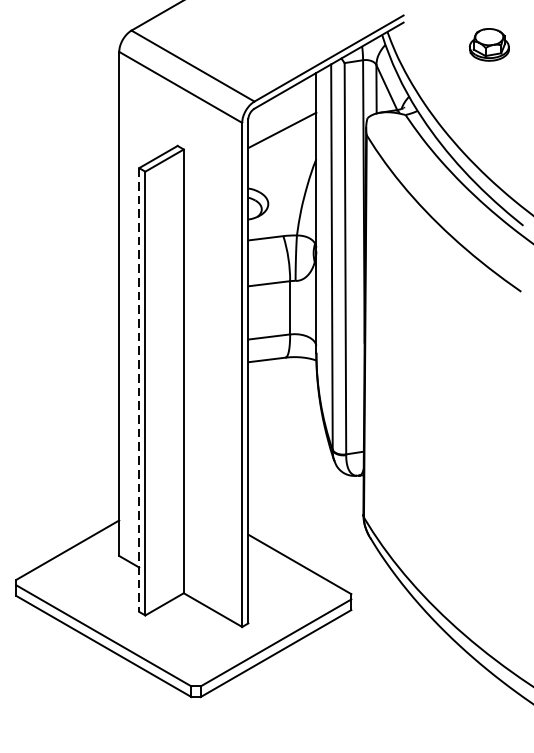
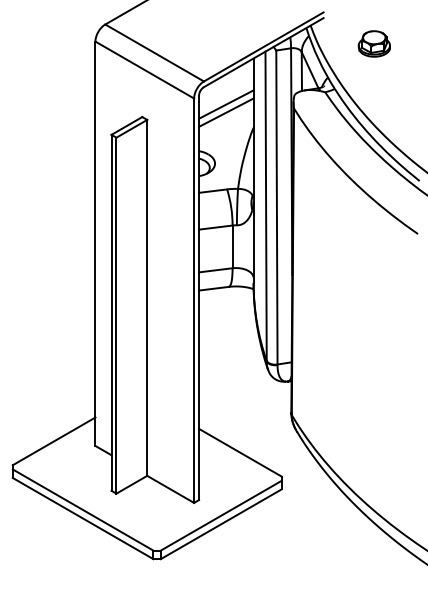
part: (488, 44) -> (373, 43), moved
line: (282, 140) -> (226, 112), added
line: (139, 389) -> (111, 312), dashed -> solid

